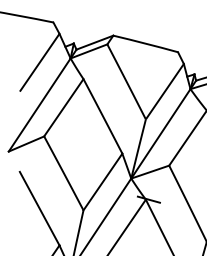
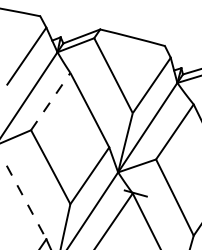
line: (63, 107) -> (50, 101), solid -> dashed
line: (39, 208) -> (26, 202), solid -> dashed

